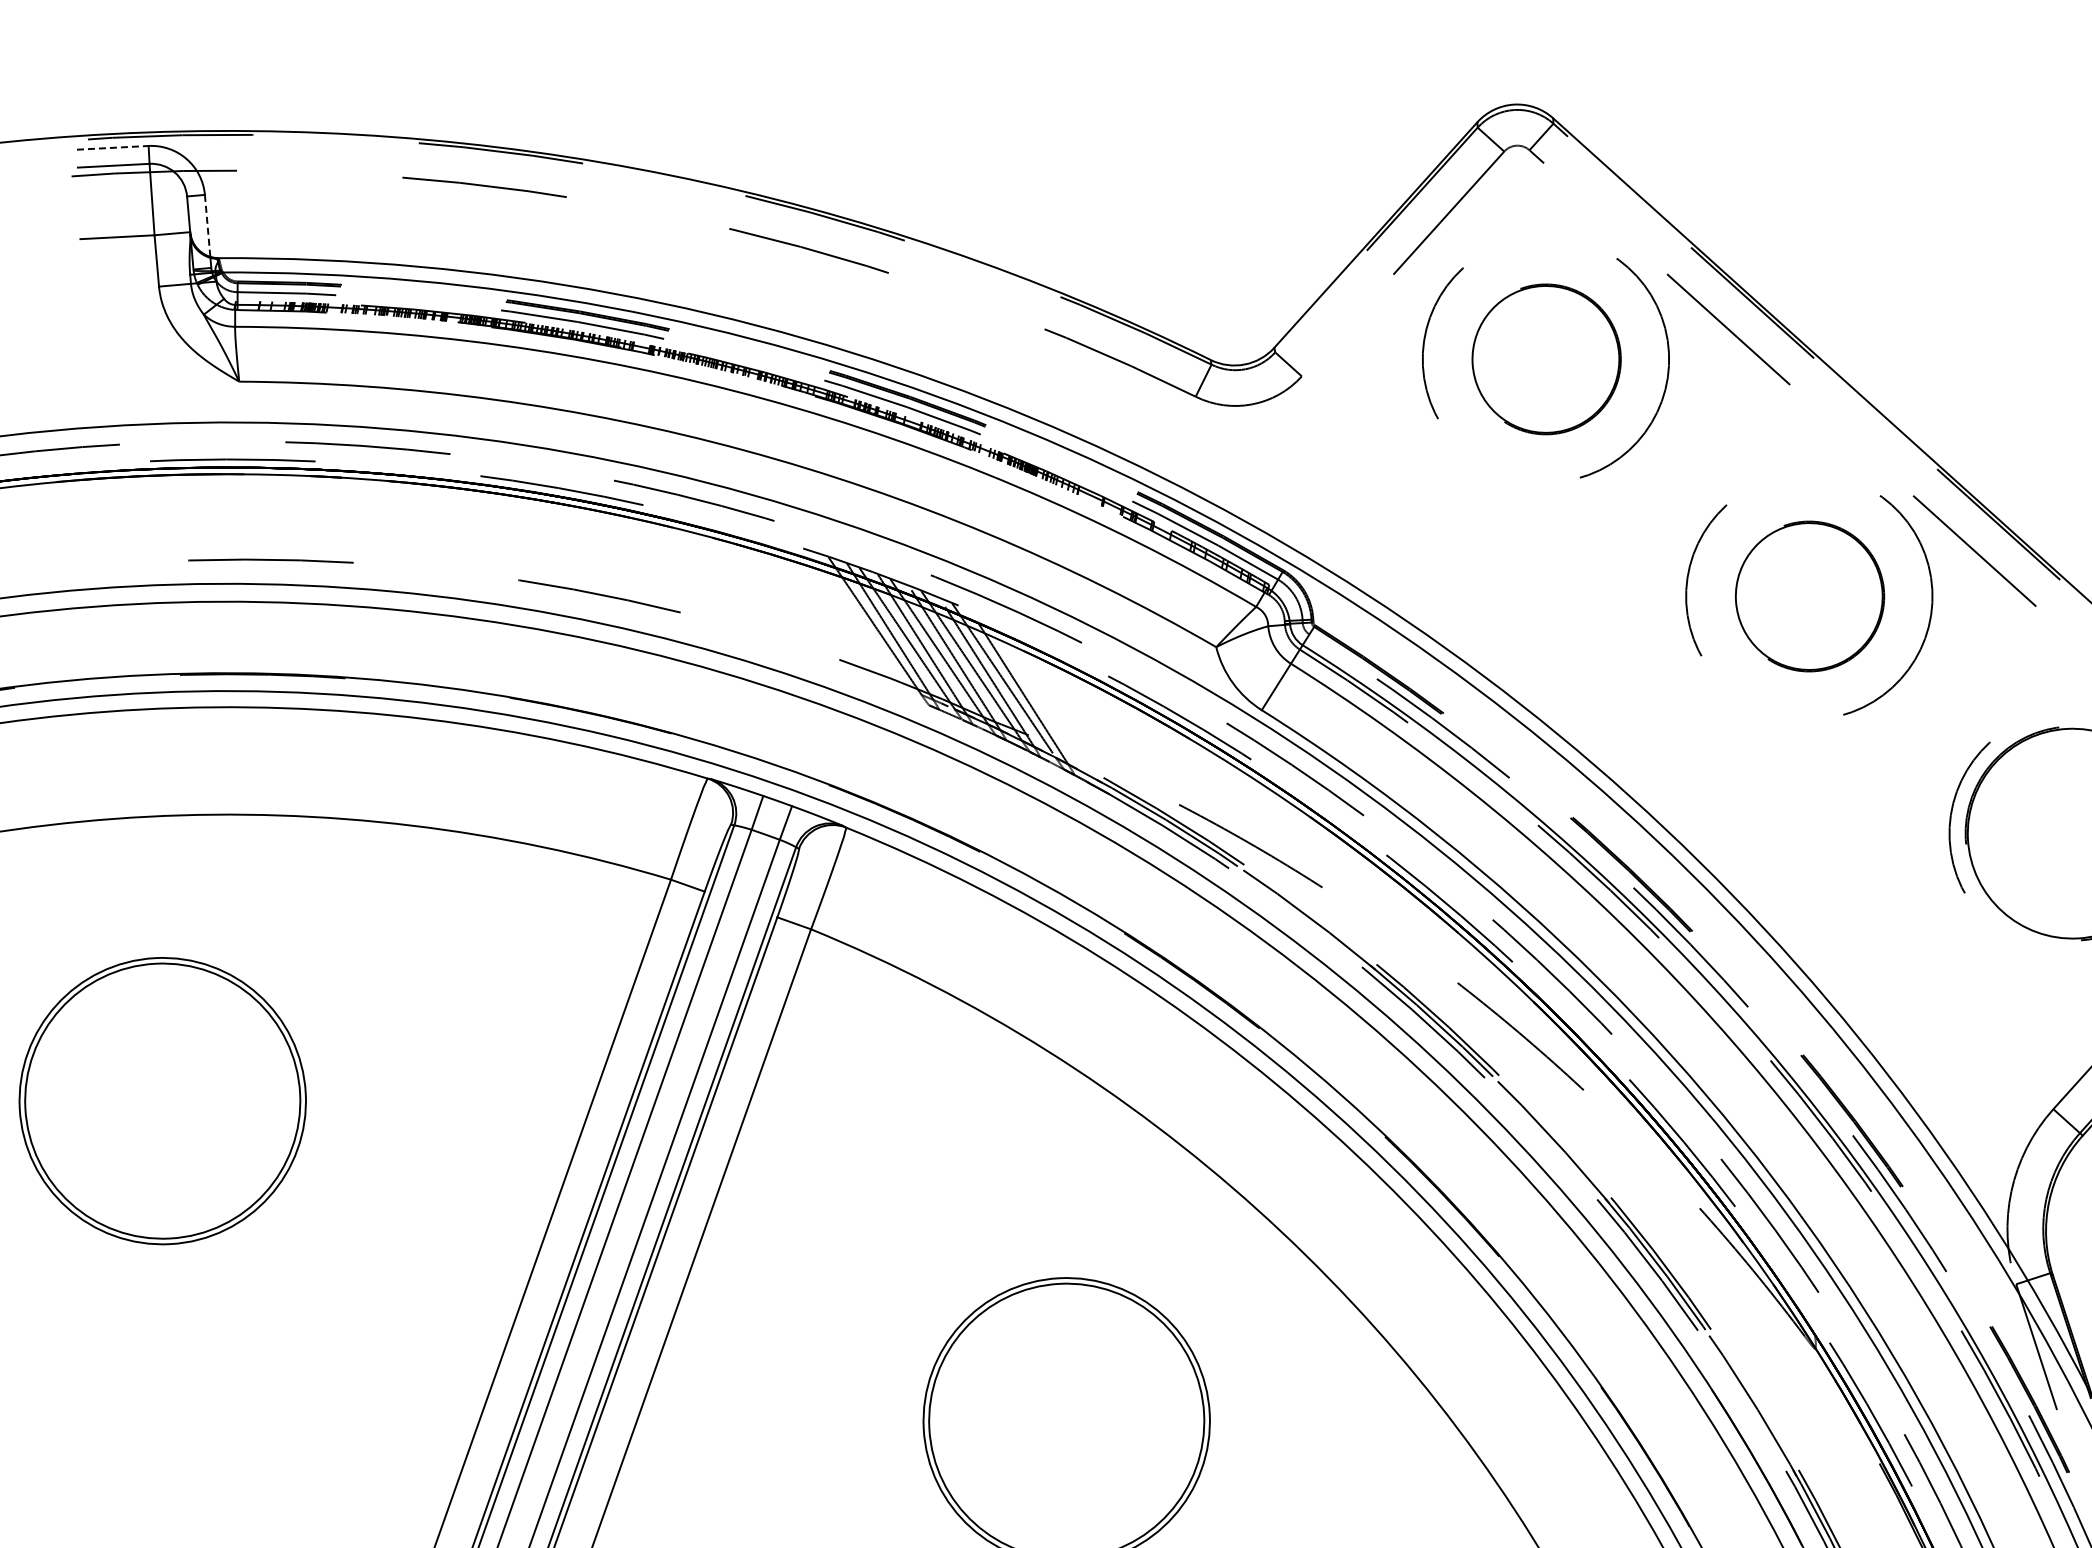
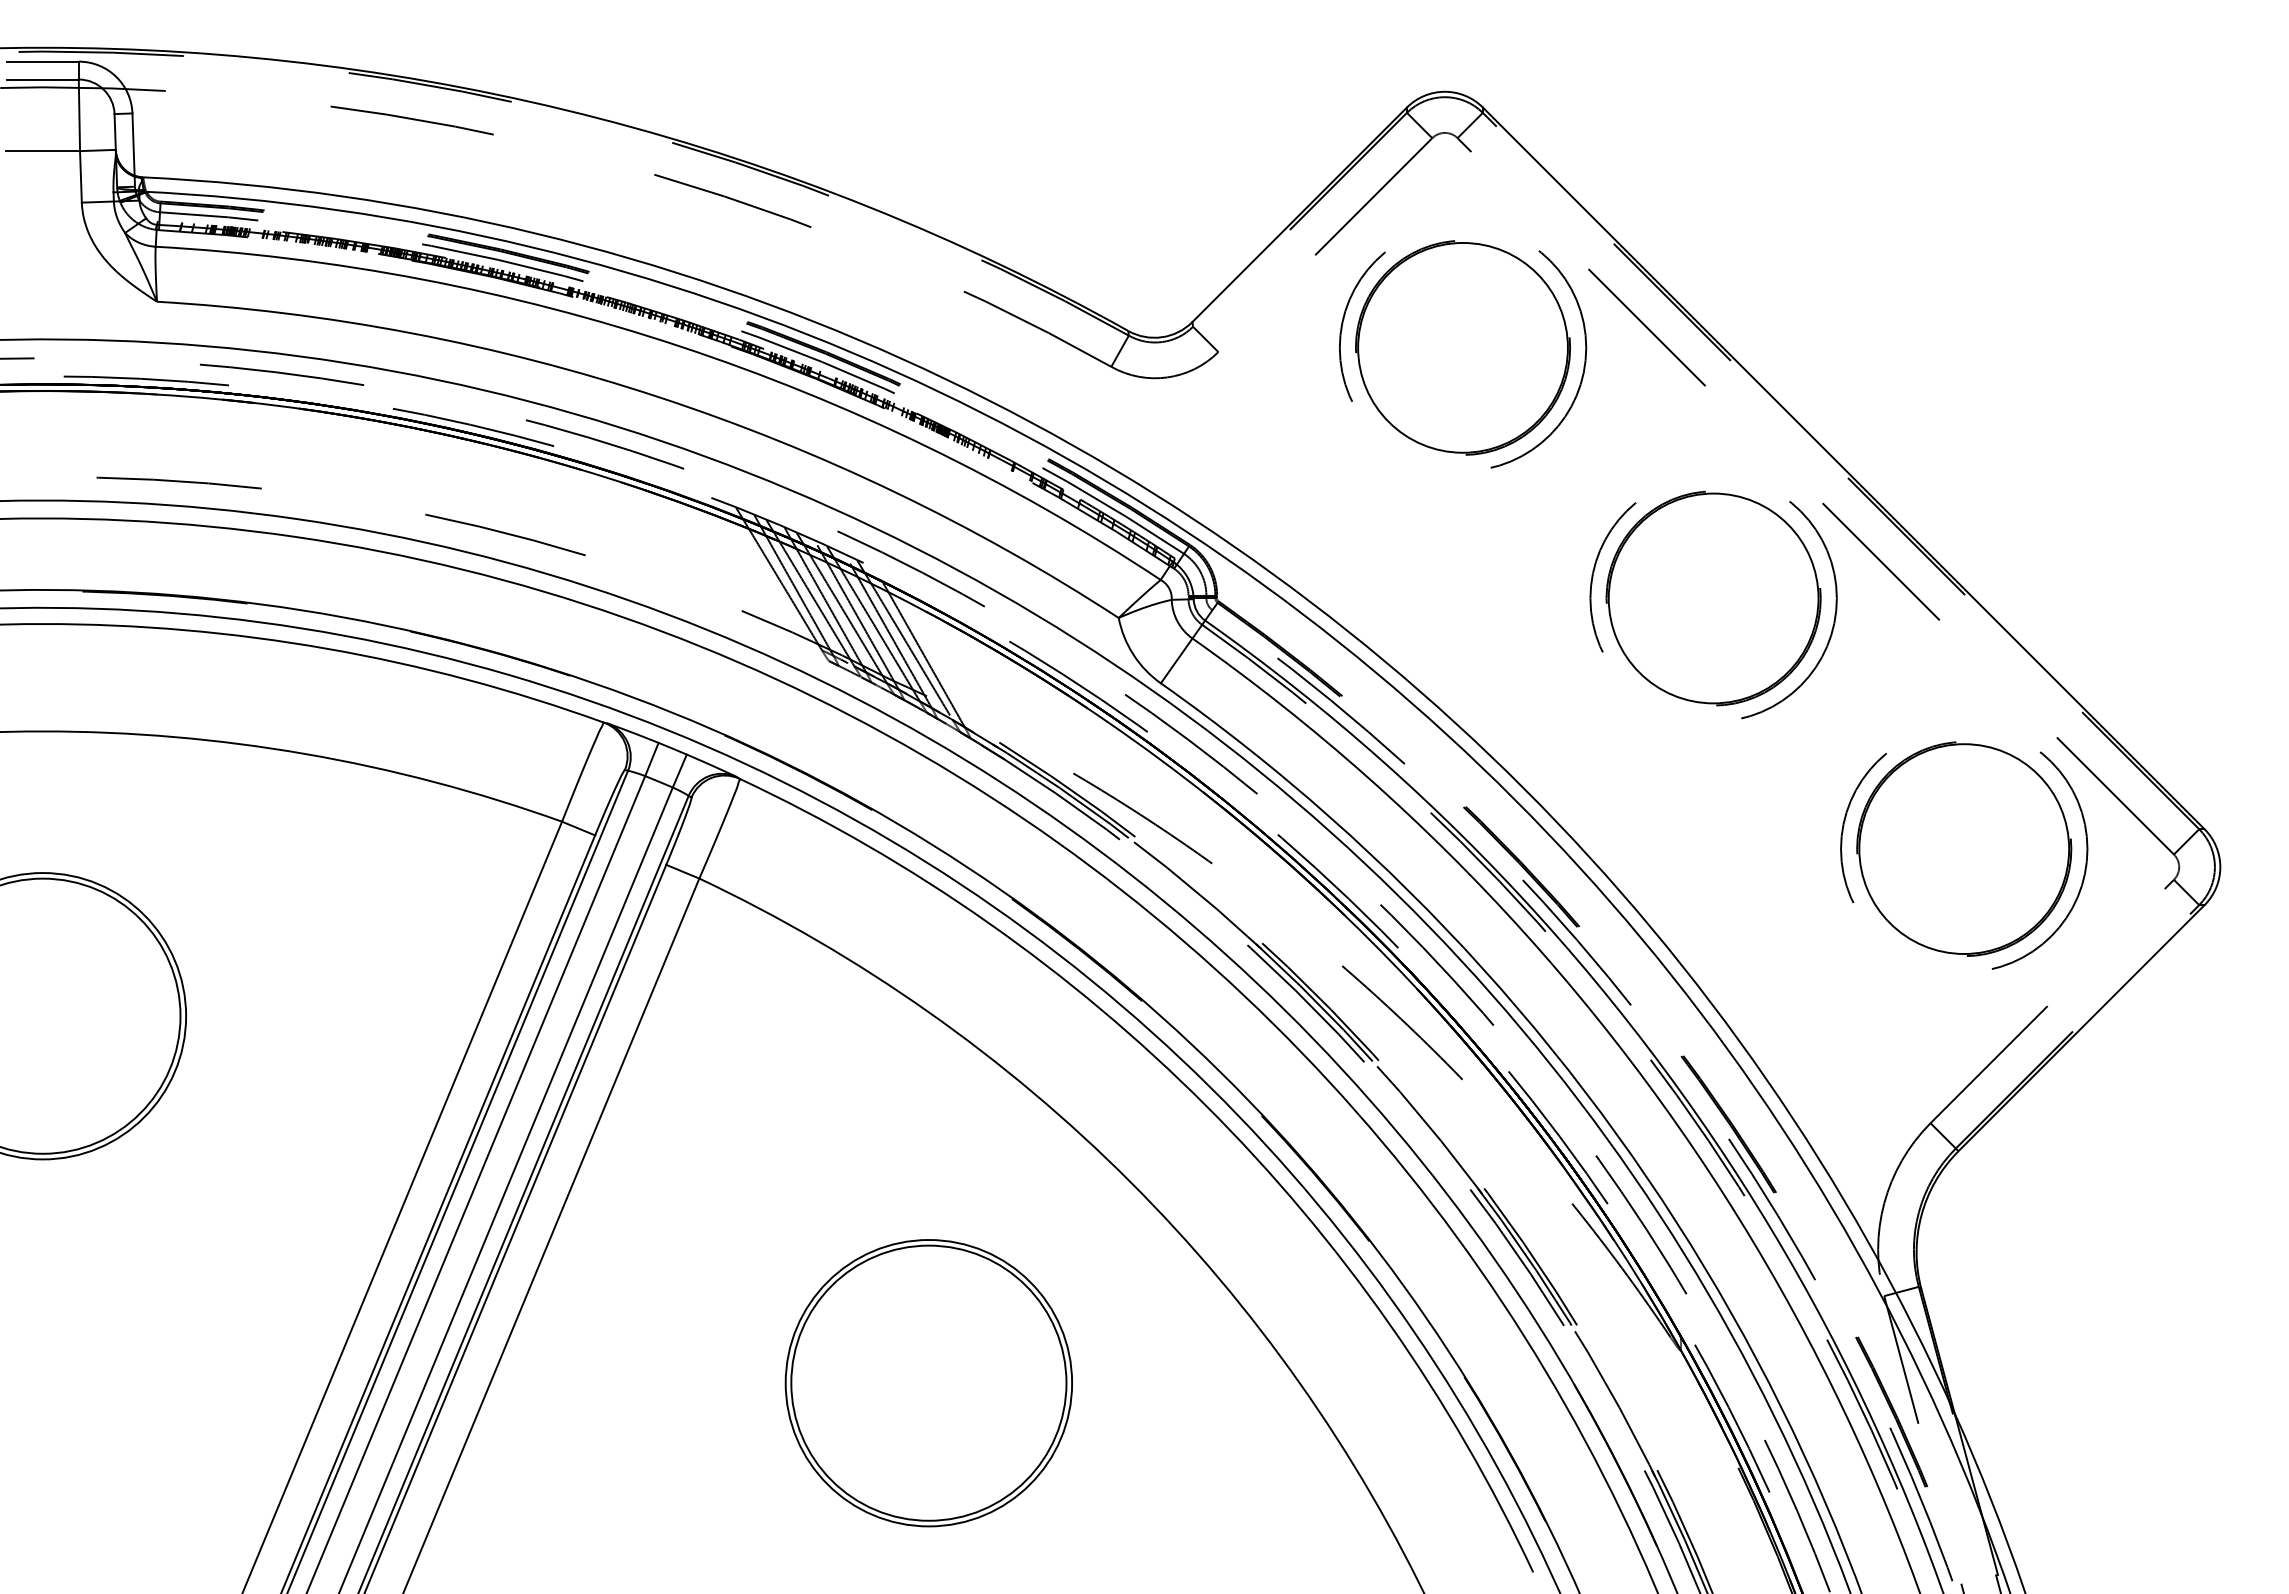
line: (112, 147) -> (42, 61), dashed -> solid
line: (207, 226) -> (133, 145), dashed -> solid
part: (1545, 359) -> (1462, 347), size x1.43
part: (1809, 596) -> (1713, 598), size x1.43

